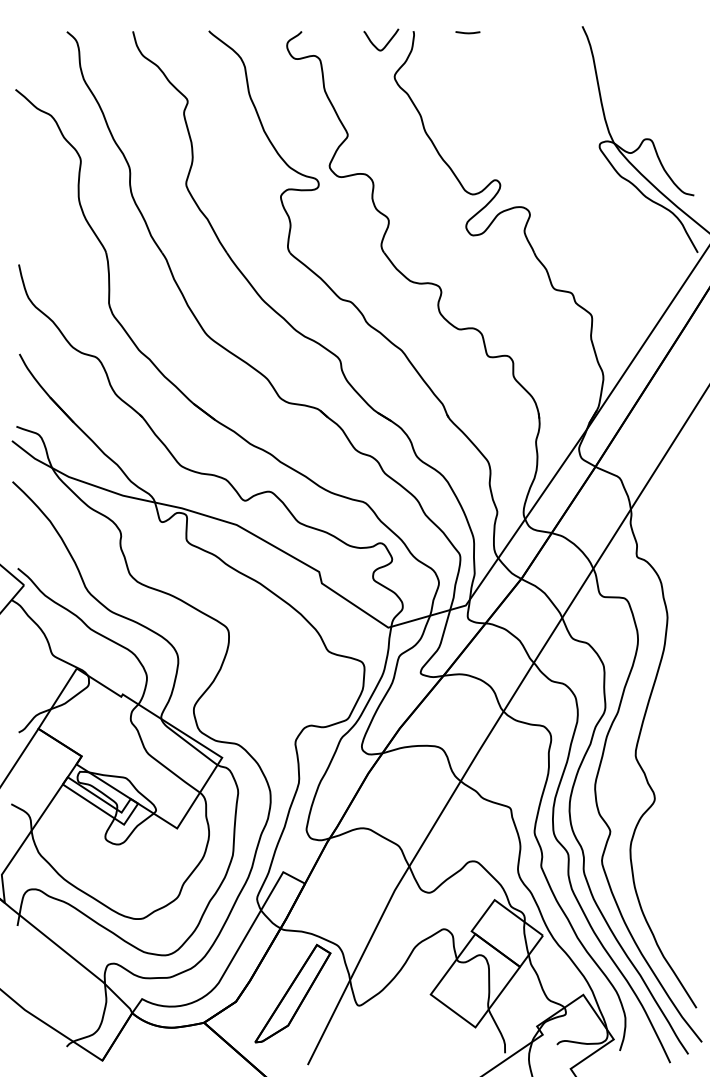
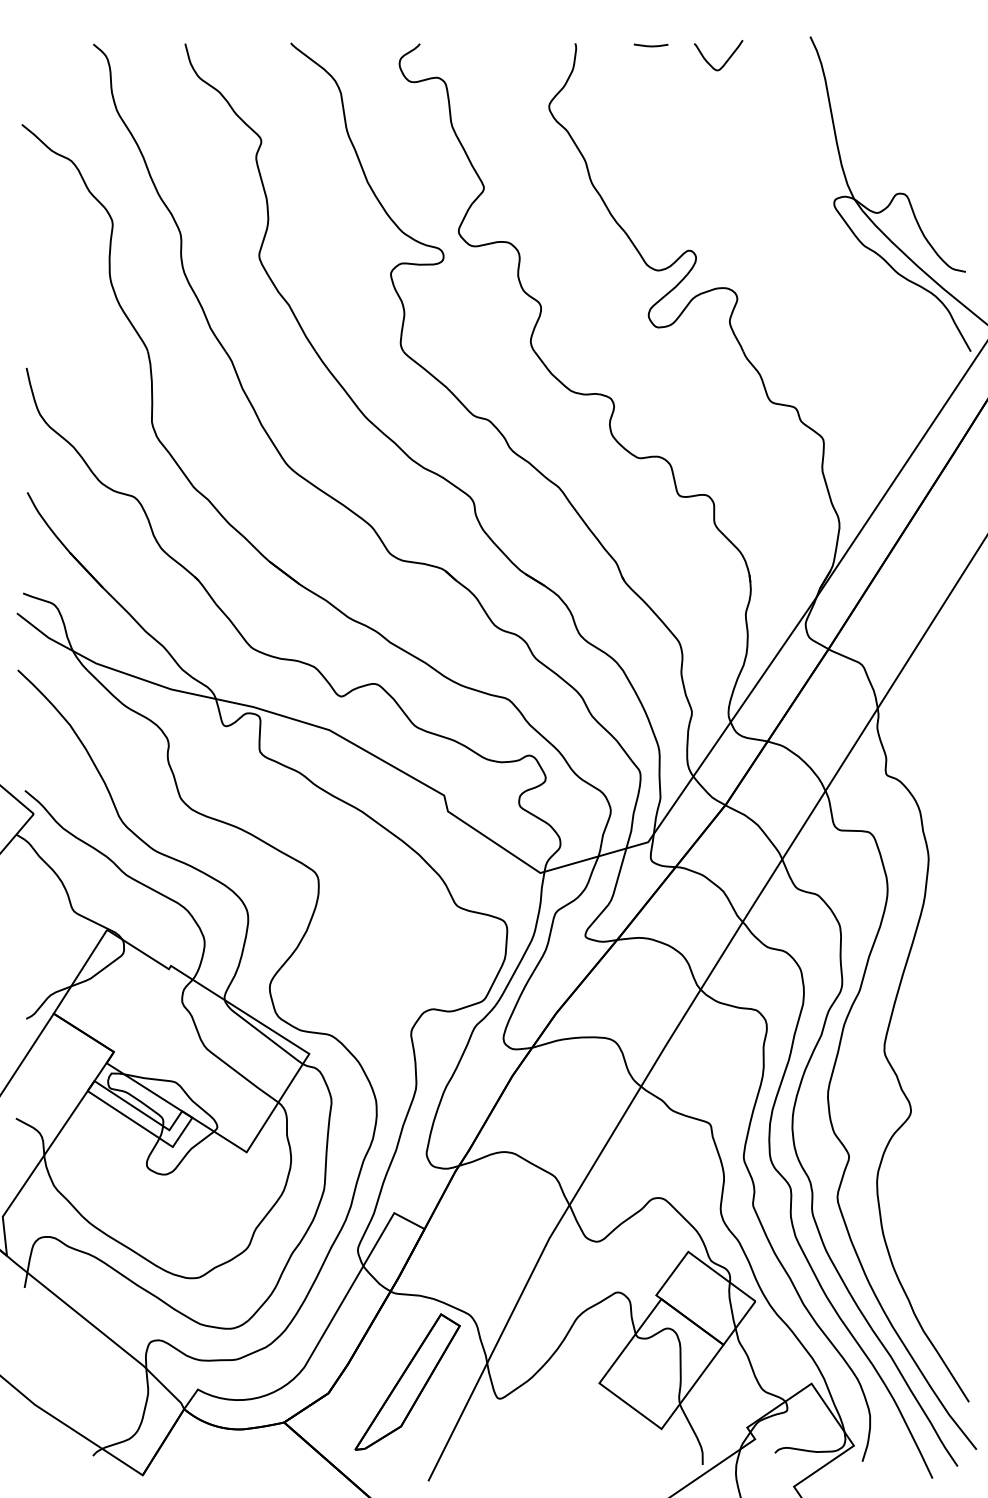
curve: (386, 44) -> (725, 61), moved

